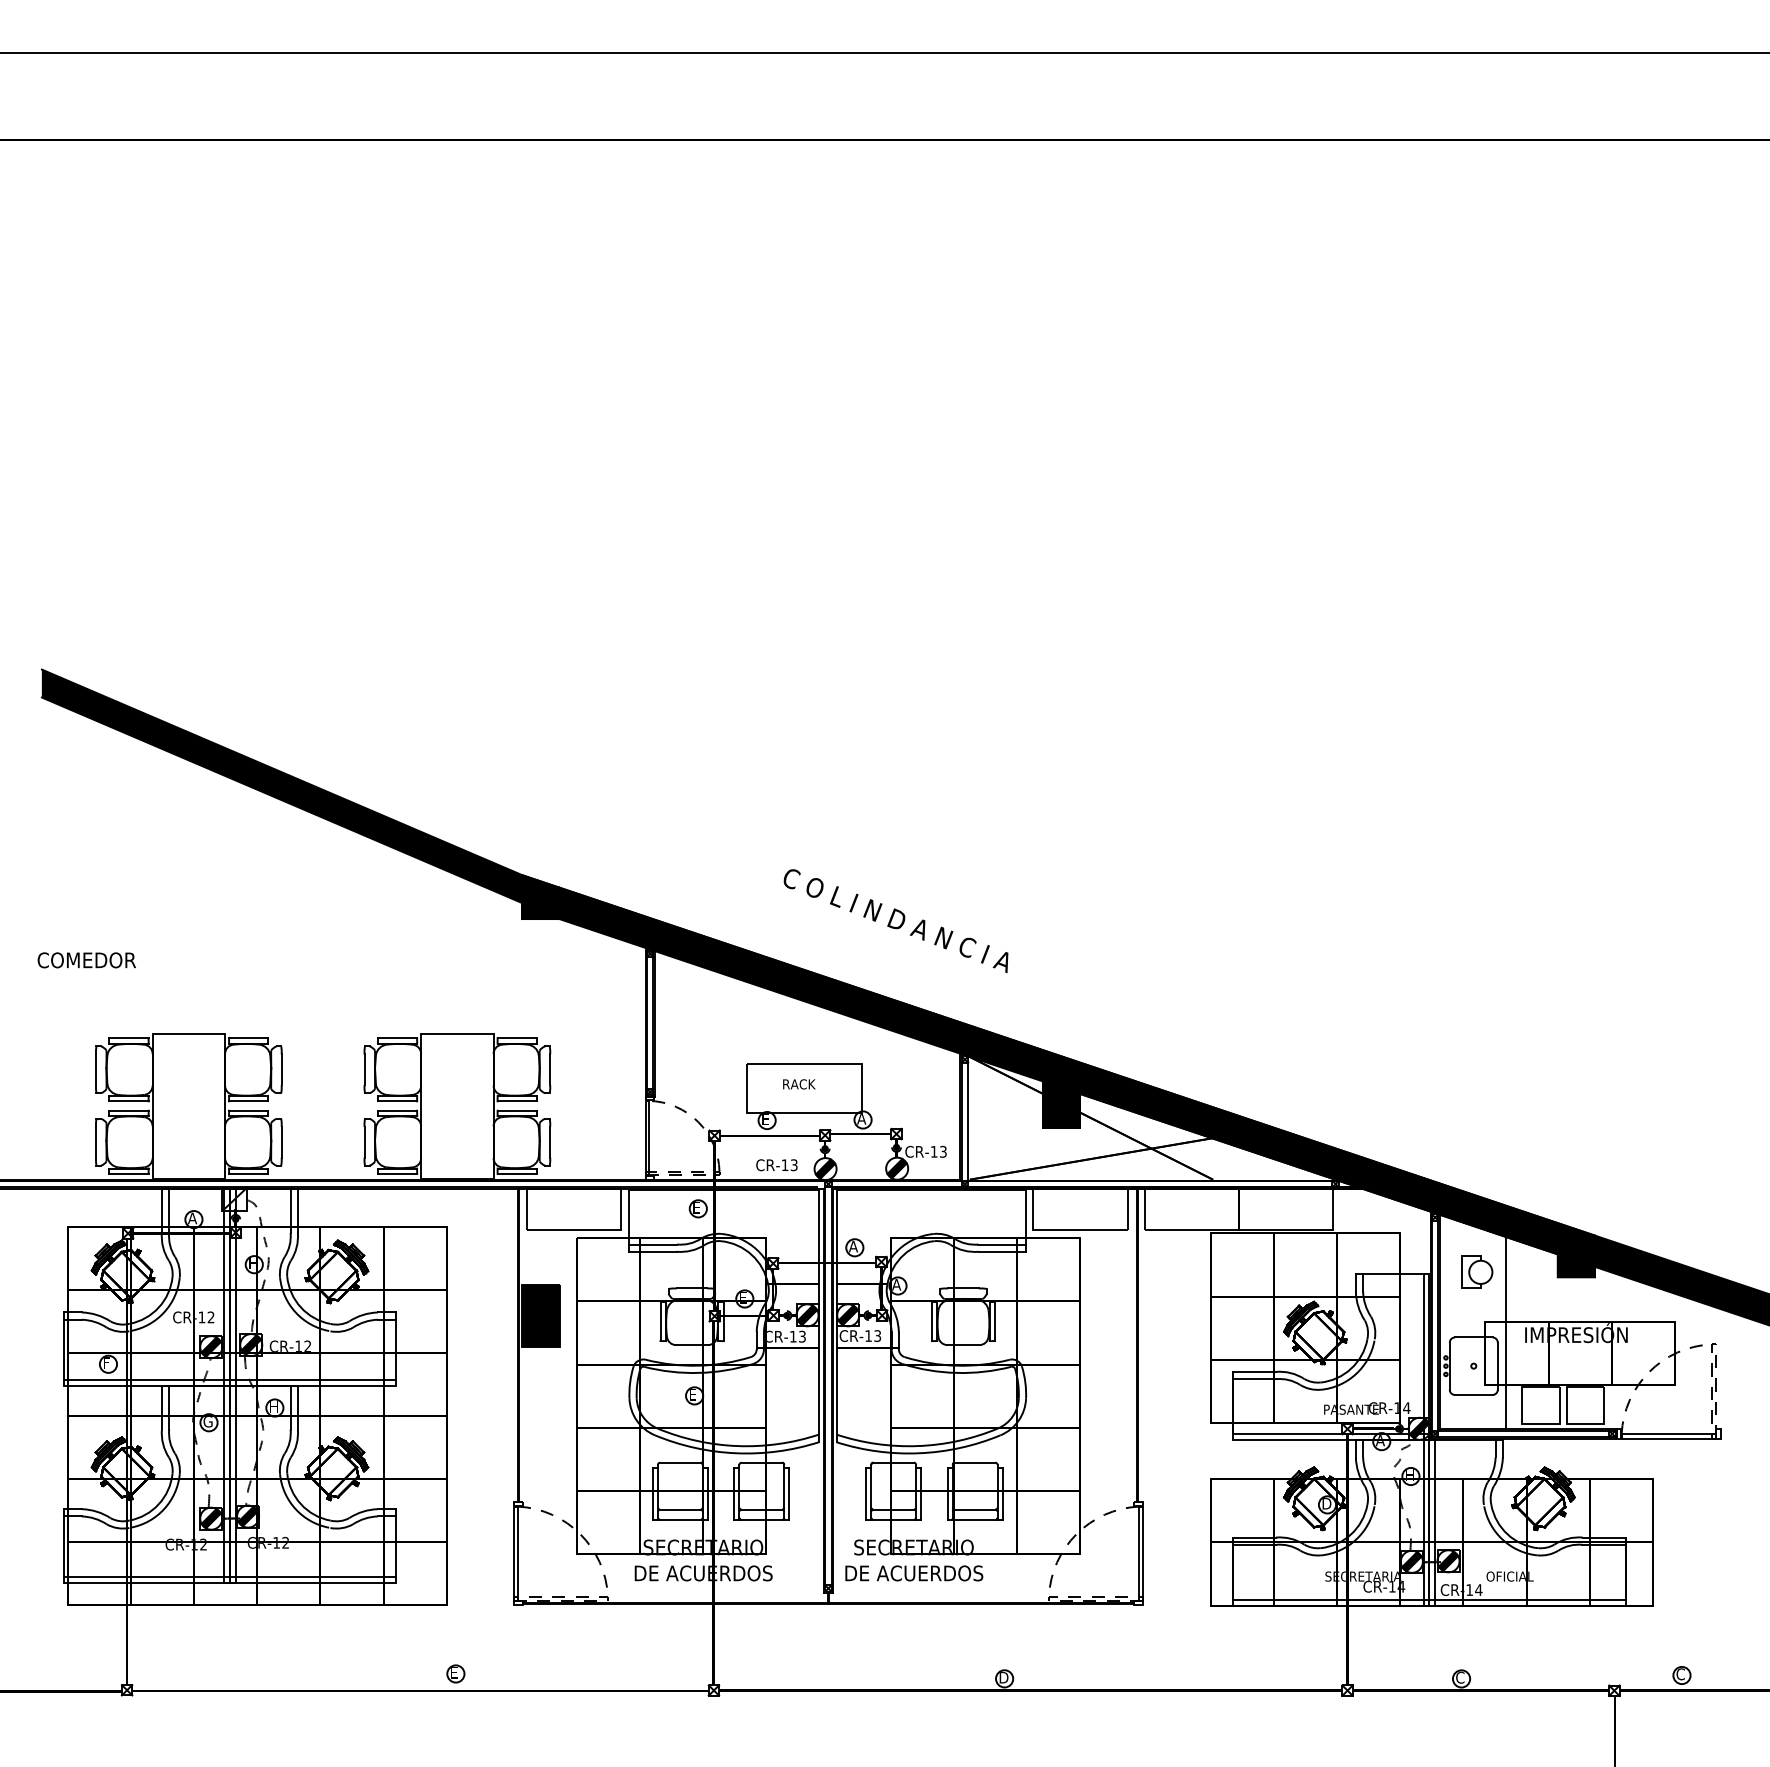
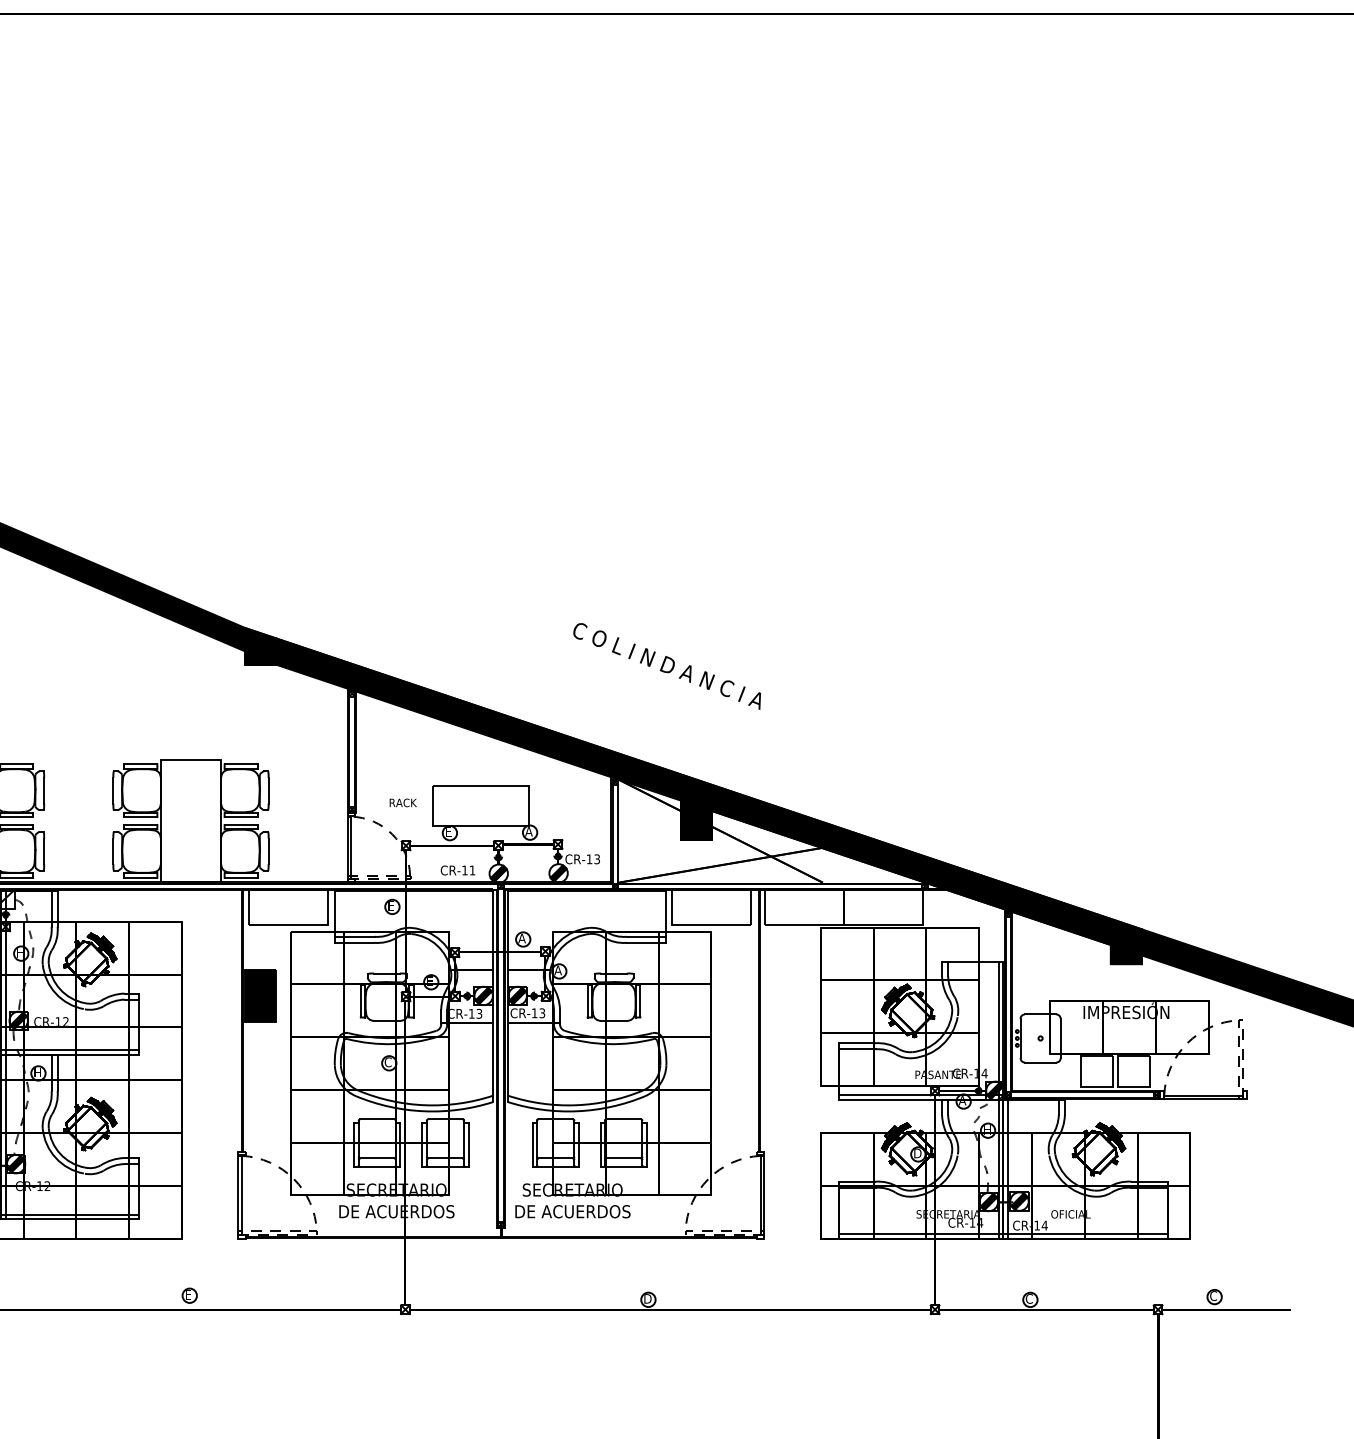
text: (895, 921) -> (666, 666), moved
text: (799, 1084) -> (403, 803), moved
text: (793, 1165) -> (471, 870), CR-13 -> CR-11
part: (1477, 1271) -> (1043, 959), removed
line: (1506, 1331) -> (1067, 1009), removed
text: (693, 1394) -> (388, 1062), E -> C

